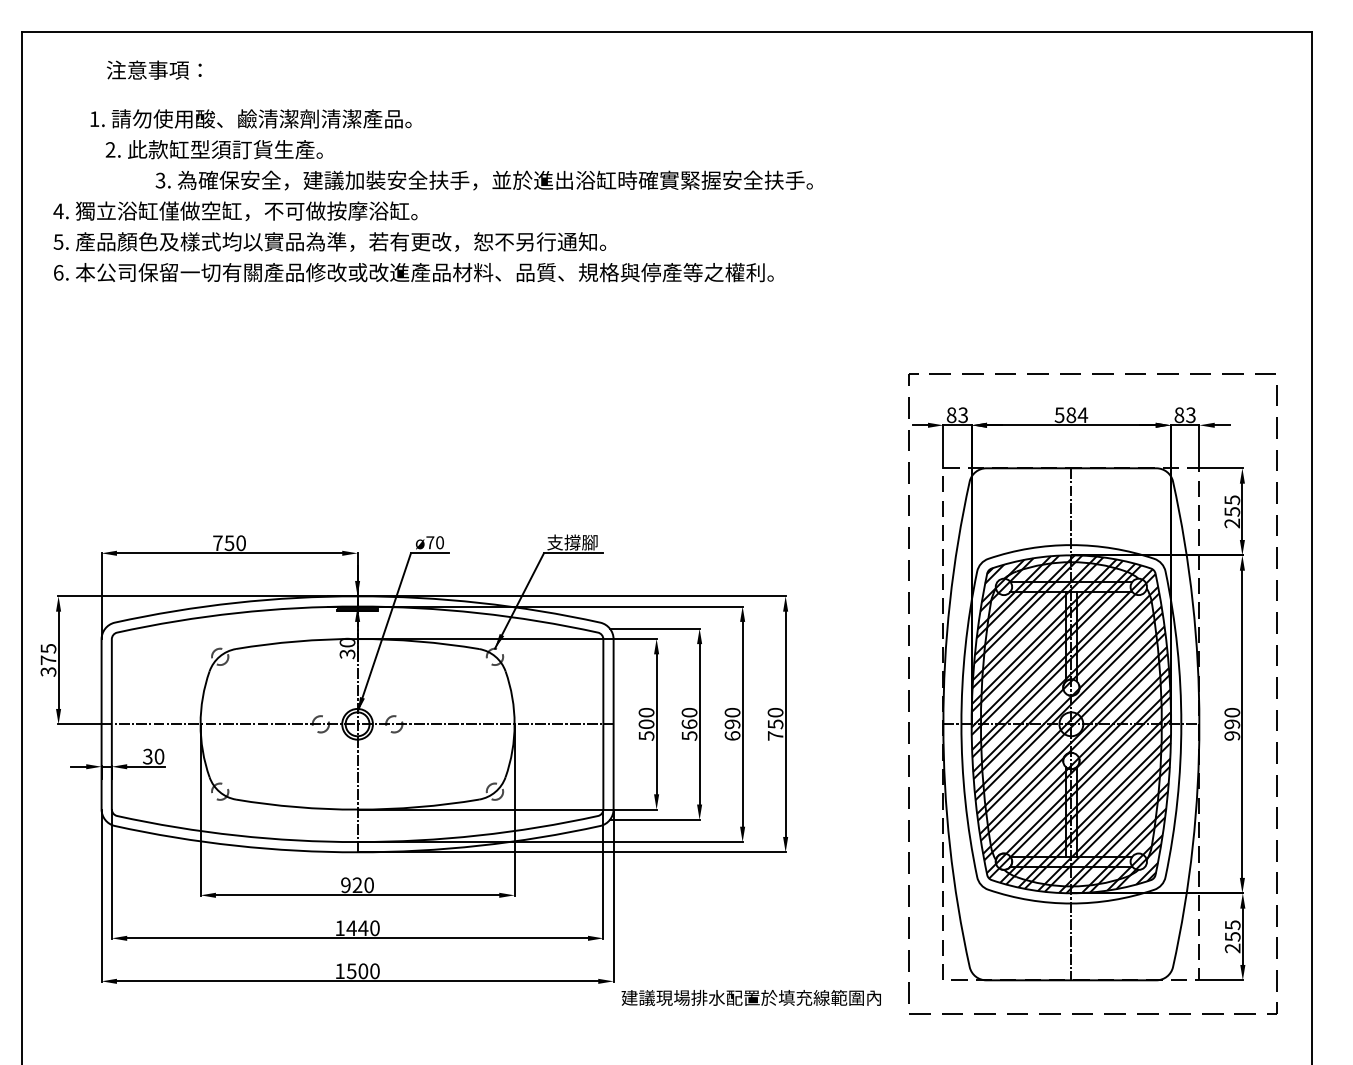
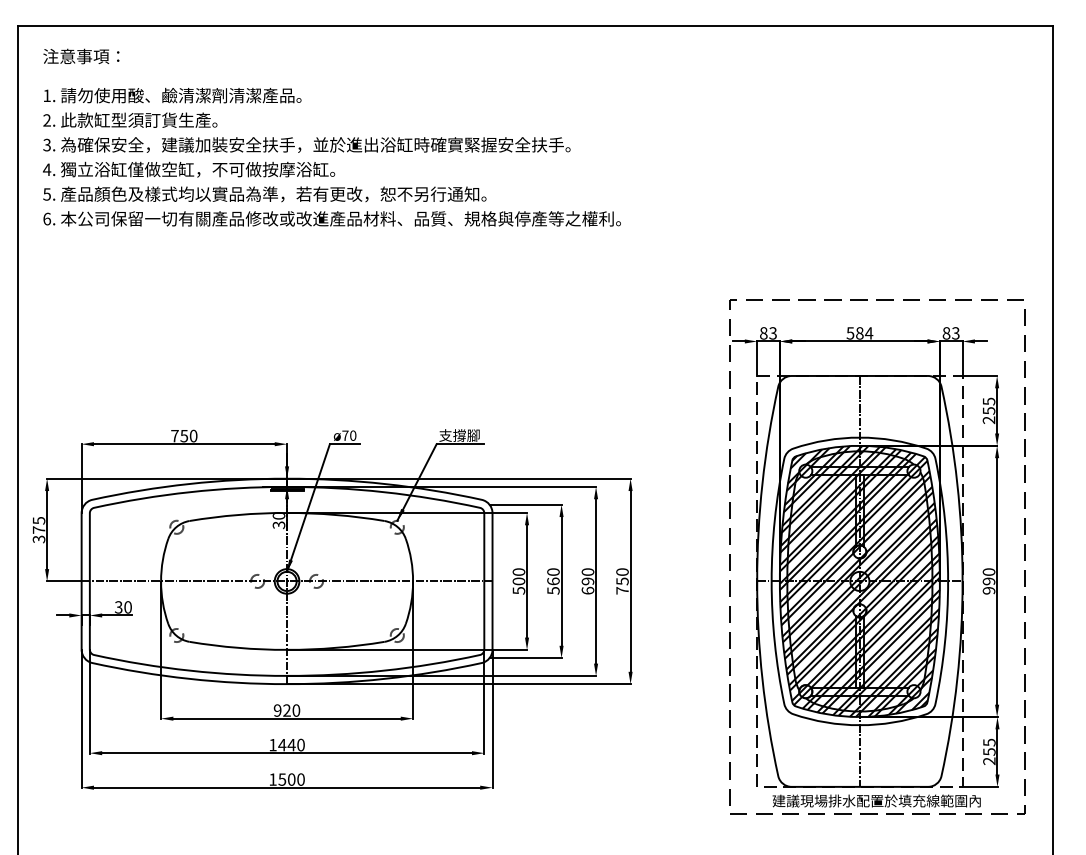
text: (154, 69) -> (81, 55), moved
text: (250, 118) -> (172, 95), moved
text: (213, 149) -> (129, 120), moved
text: (483, 180) -> (306, 145), moved
text: (750, 997) -> (876, 800), moved

